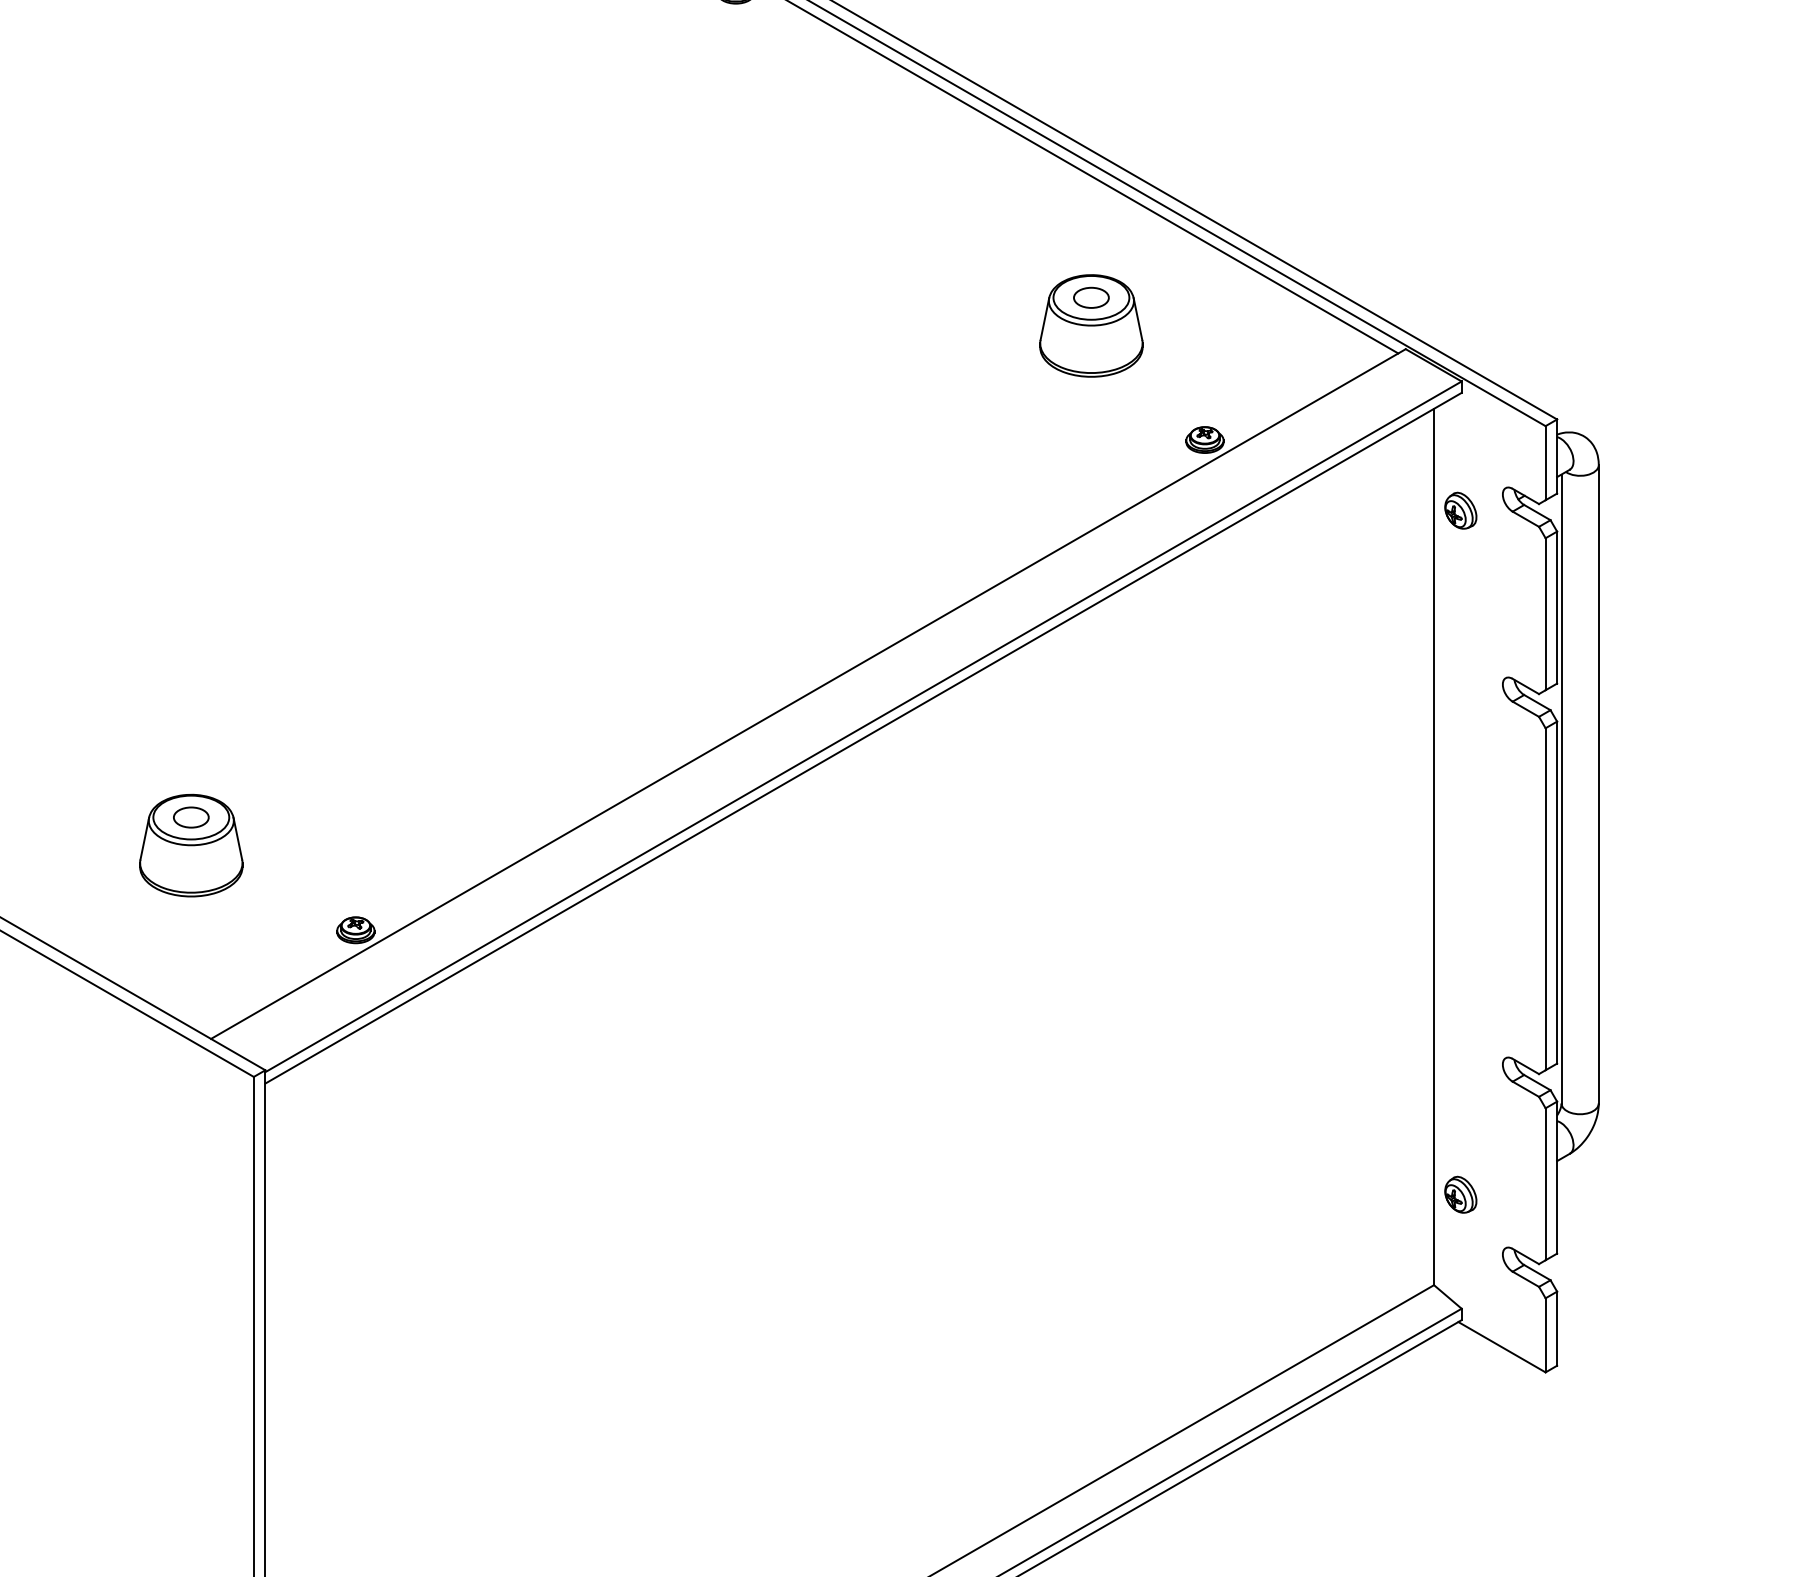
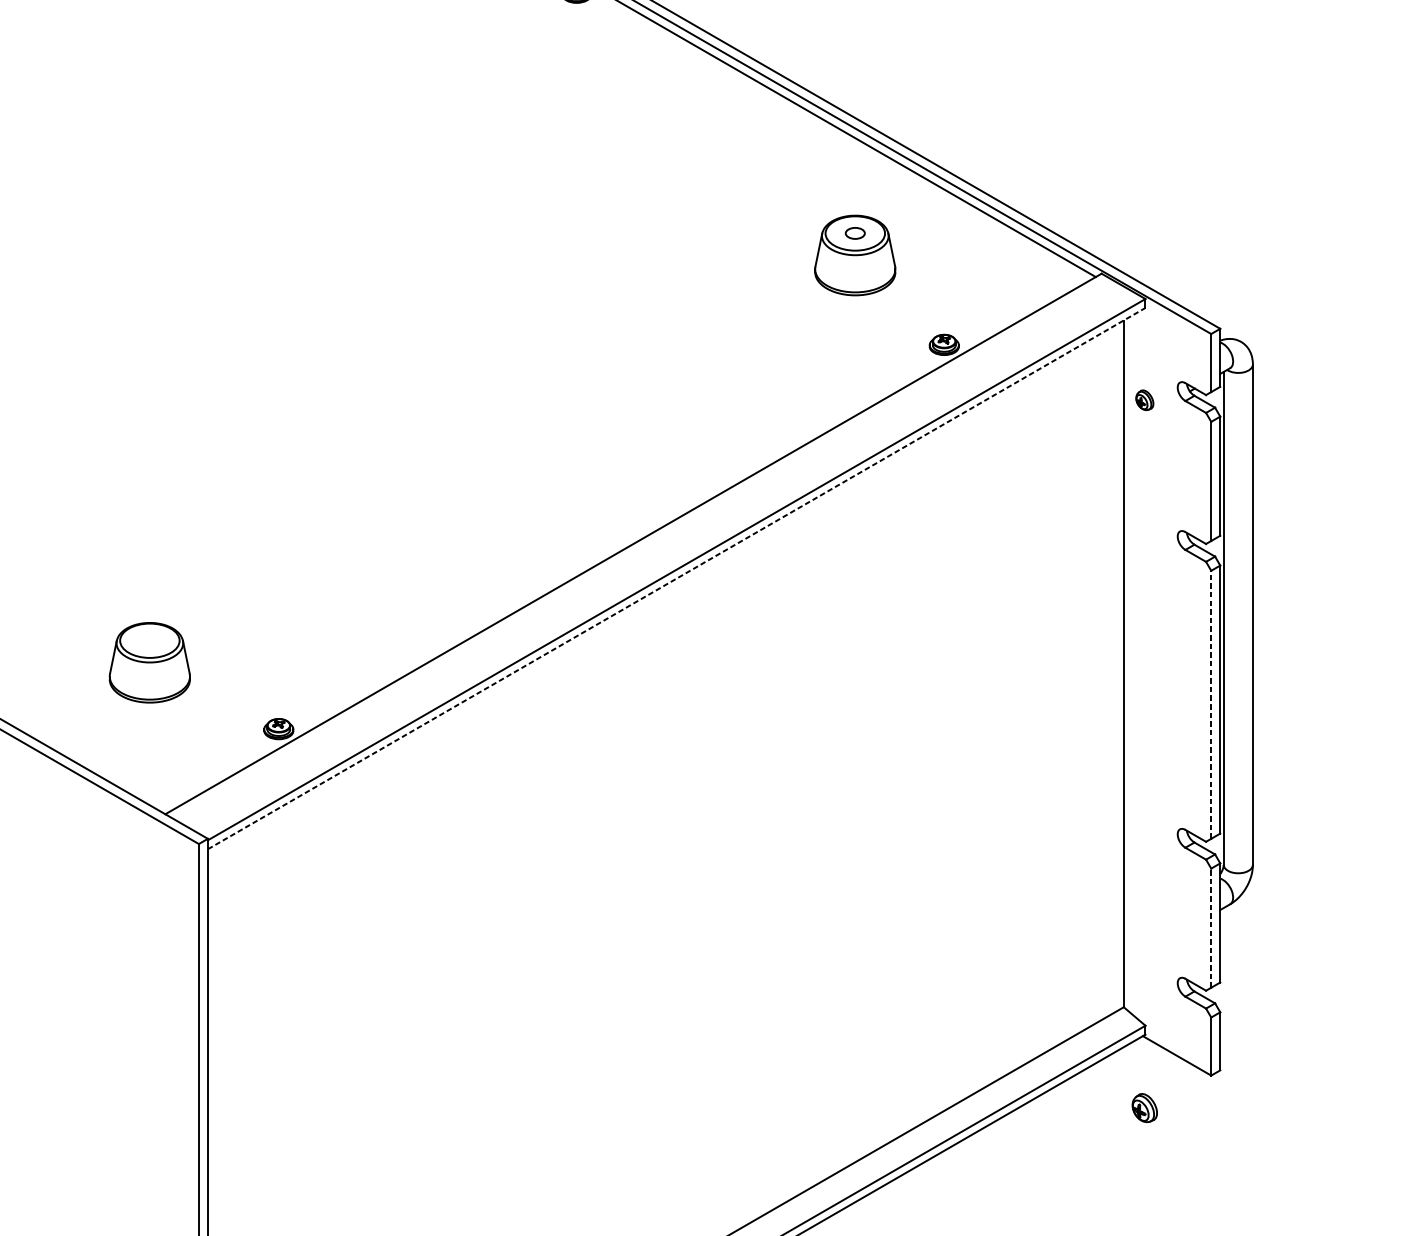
part: (1091, 297) -> (855, 233), size x0.7
part: (1460, 510) -> (1144, 400), size x0.7
line: (863, 738) -> (676, 578), solid -> dashed
part: (191, 817) -> (150, 640), removed
line: (1545, 898) -> (1211, 704), solid -> dashed
line: (1545, 1183) -> (1211, 927), solid -> dashed
part: (1460, 1194) -> (1144, 1107), moved

